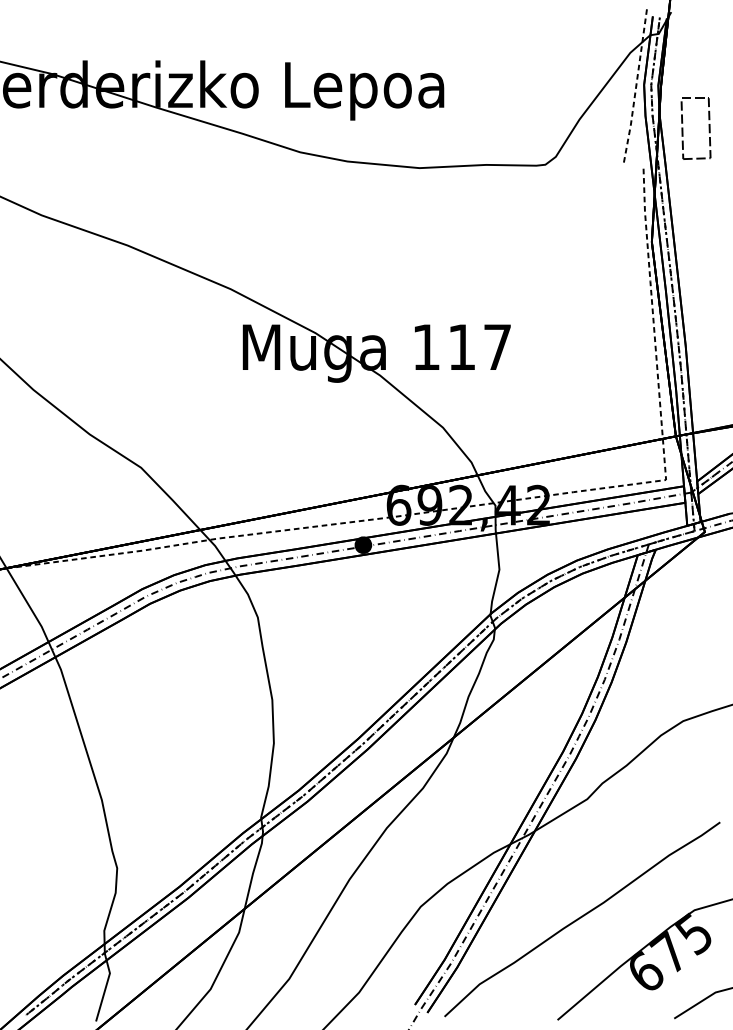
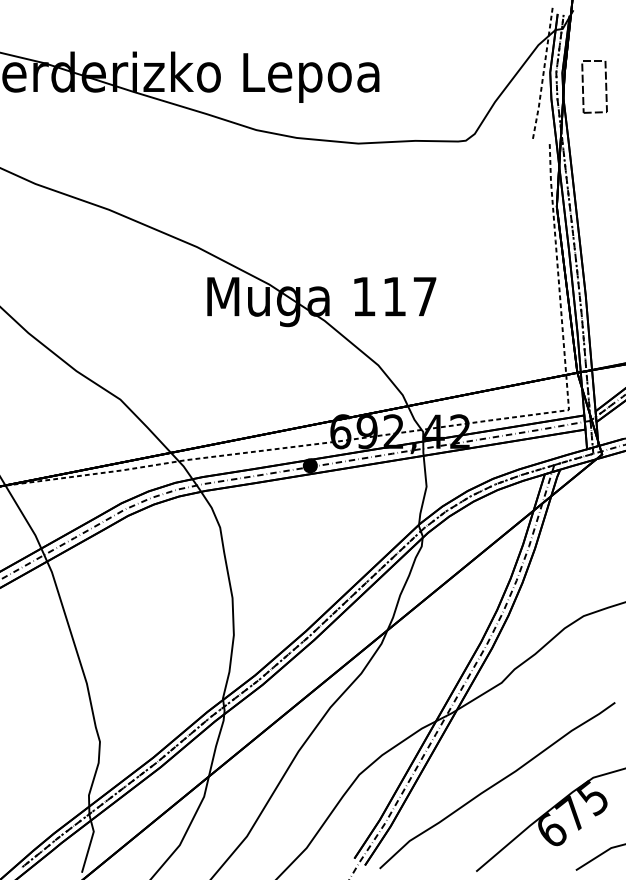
part: (683, 128) -> (583, 86), moved

